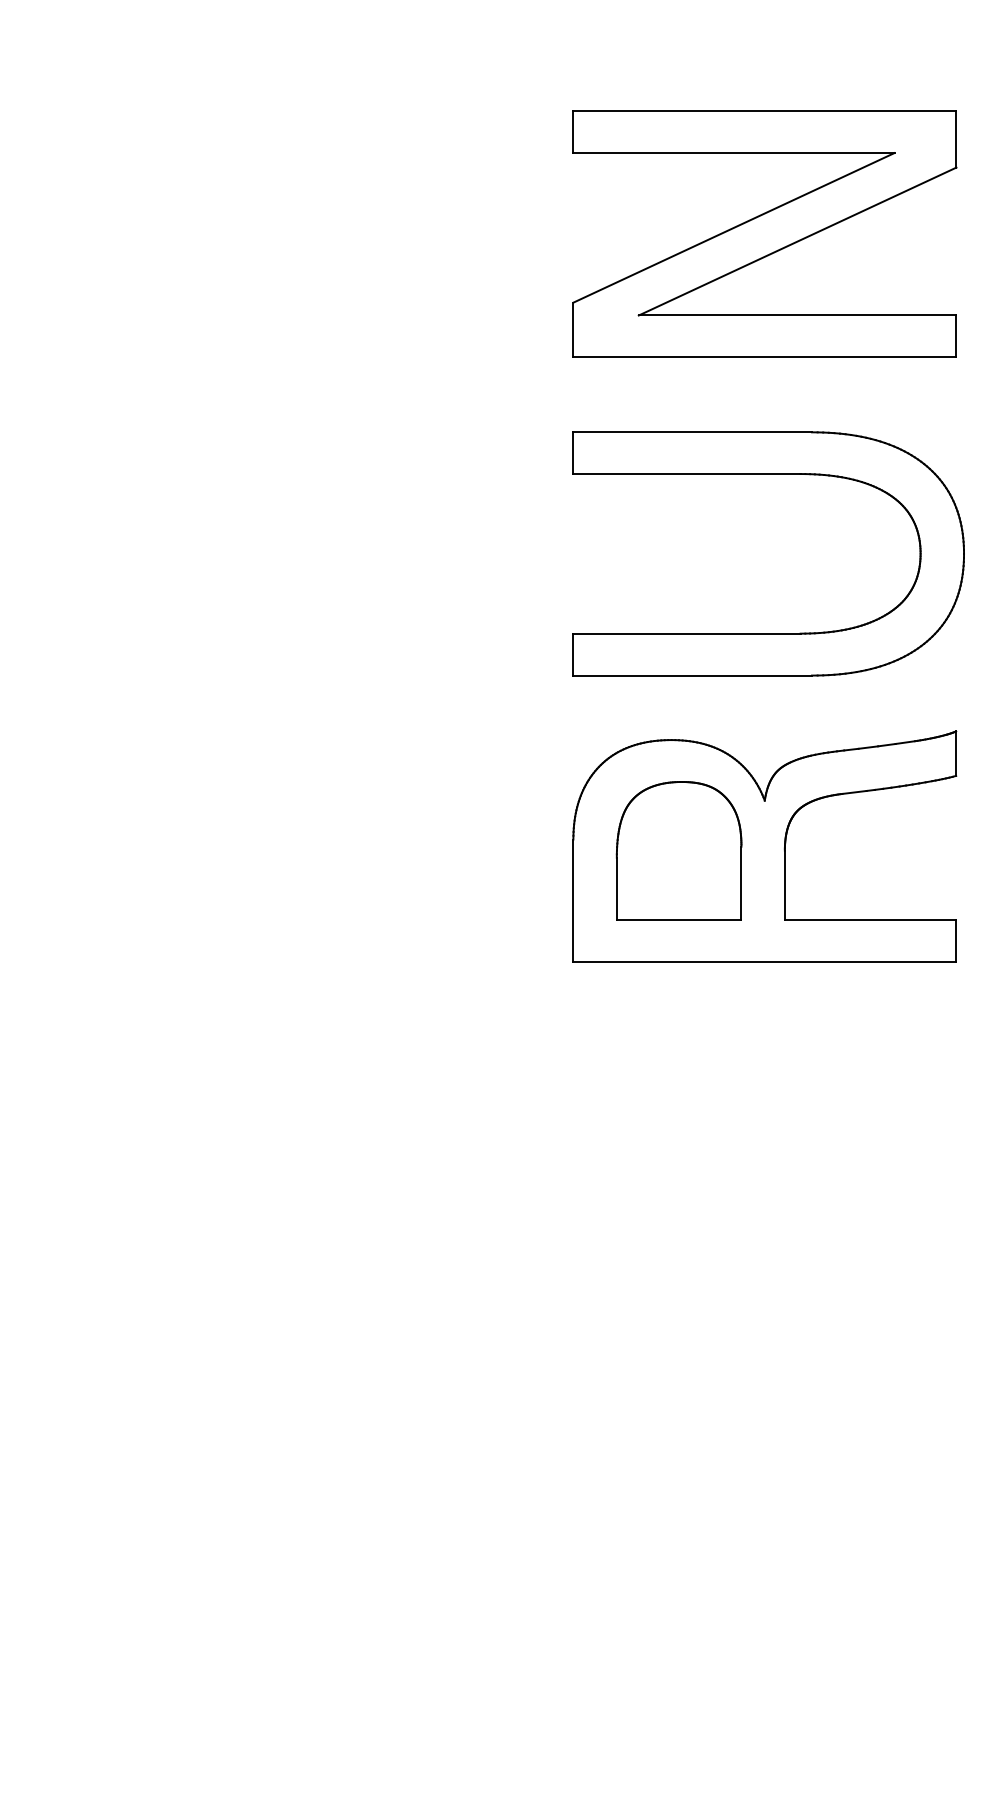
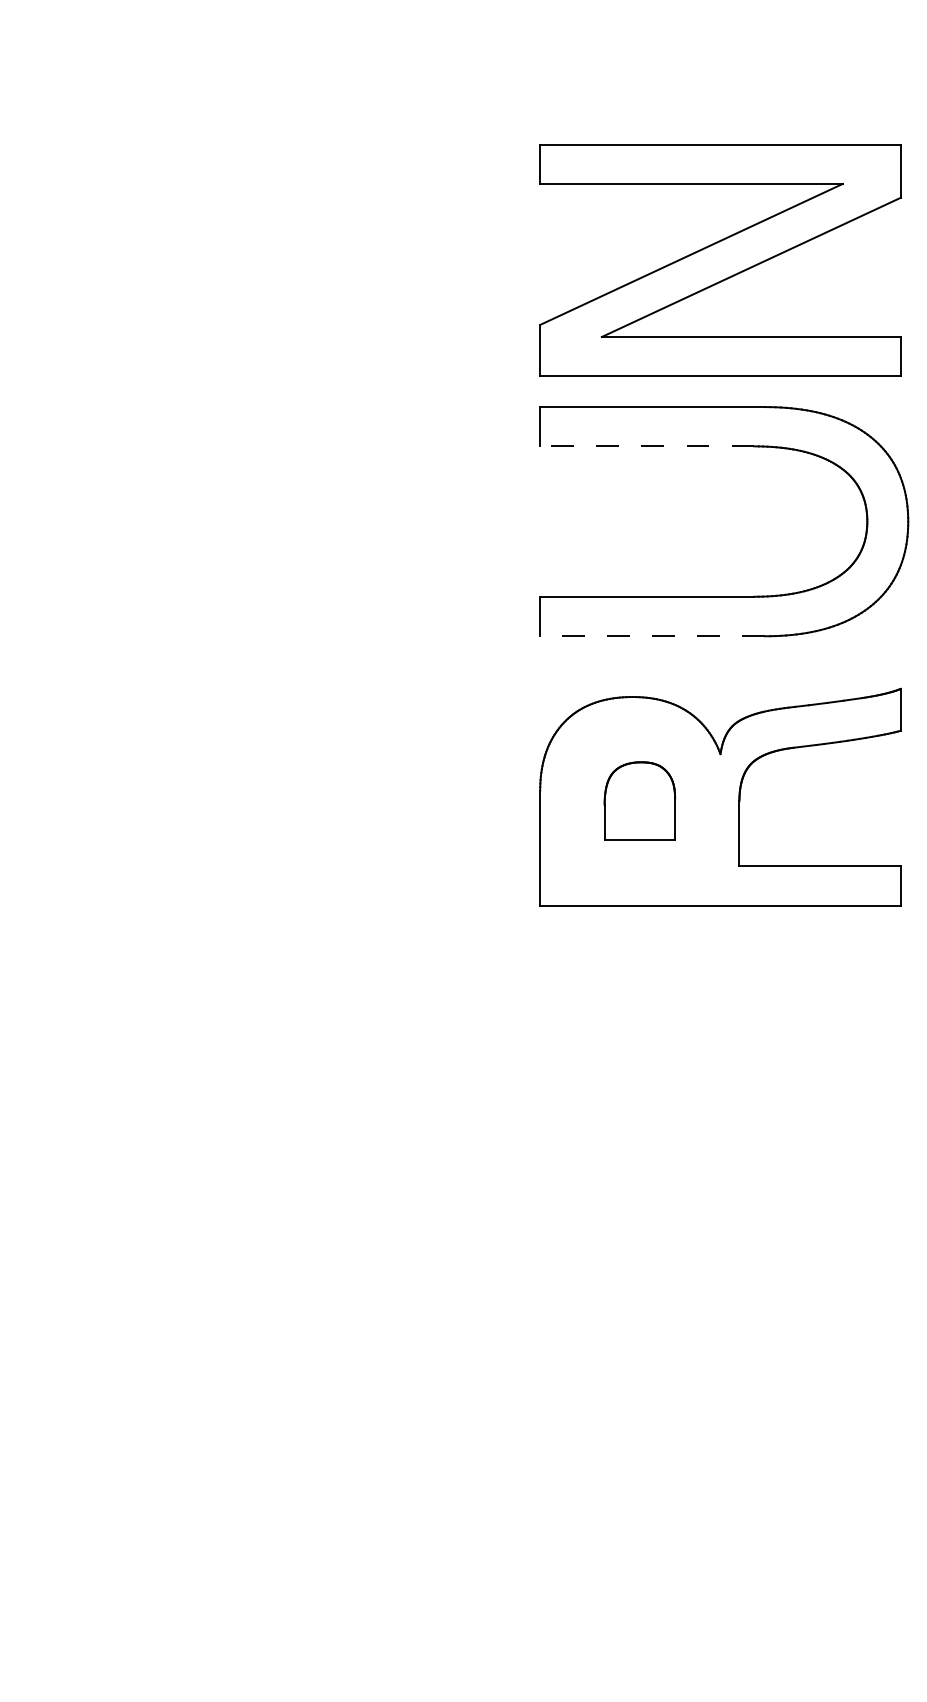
part: (764, 234) -> (720, 260), moved
line: (686, 474) -> (646, 446), solid -> dashed
line: (692, 675) -> (652, 636), solid -> dashed
part: (678, 849) -> (639, 800), size x0.6

